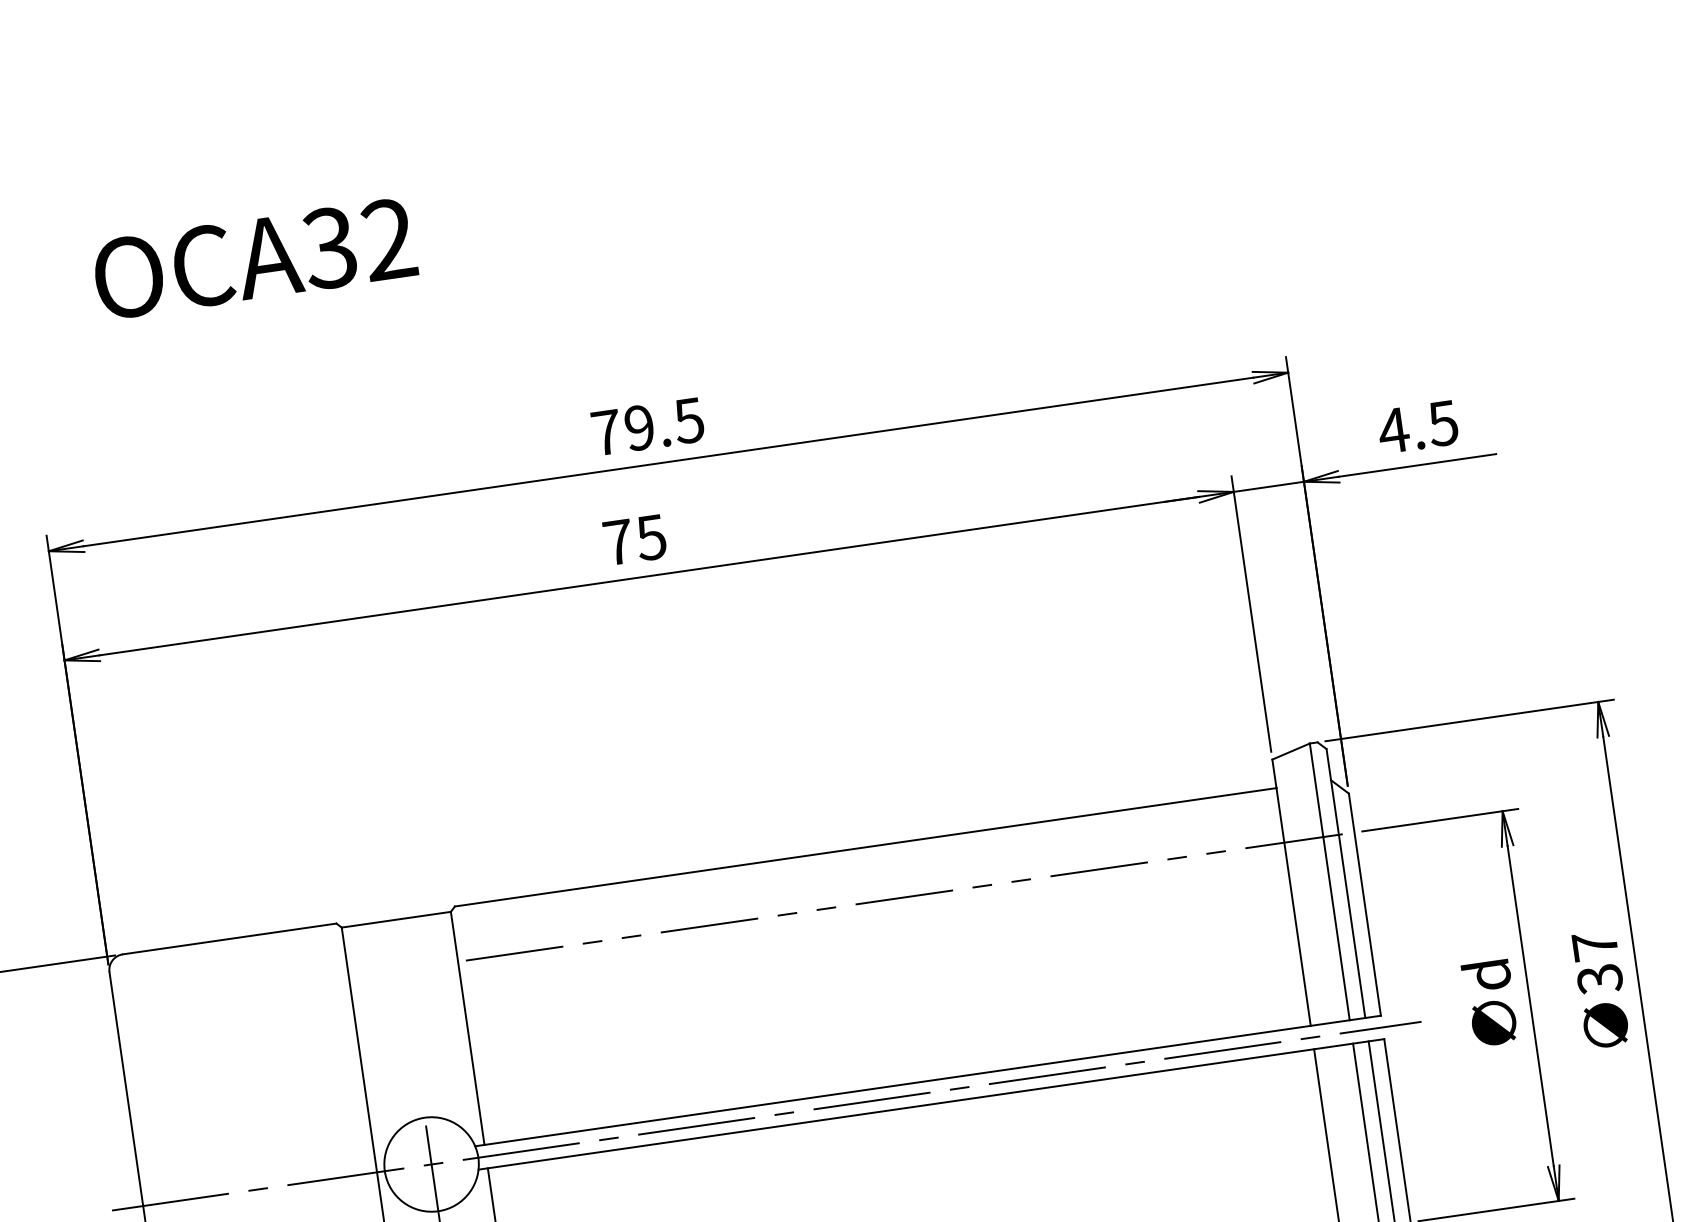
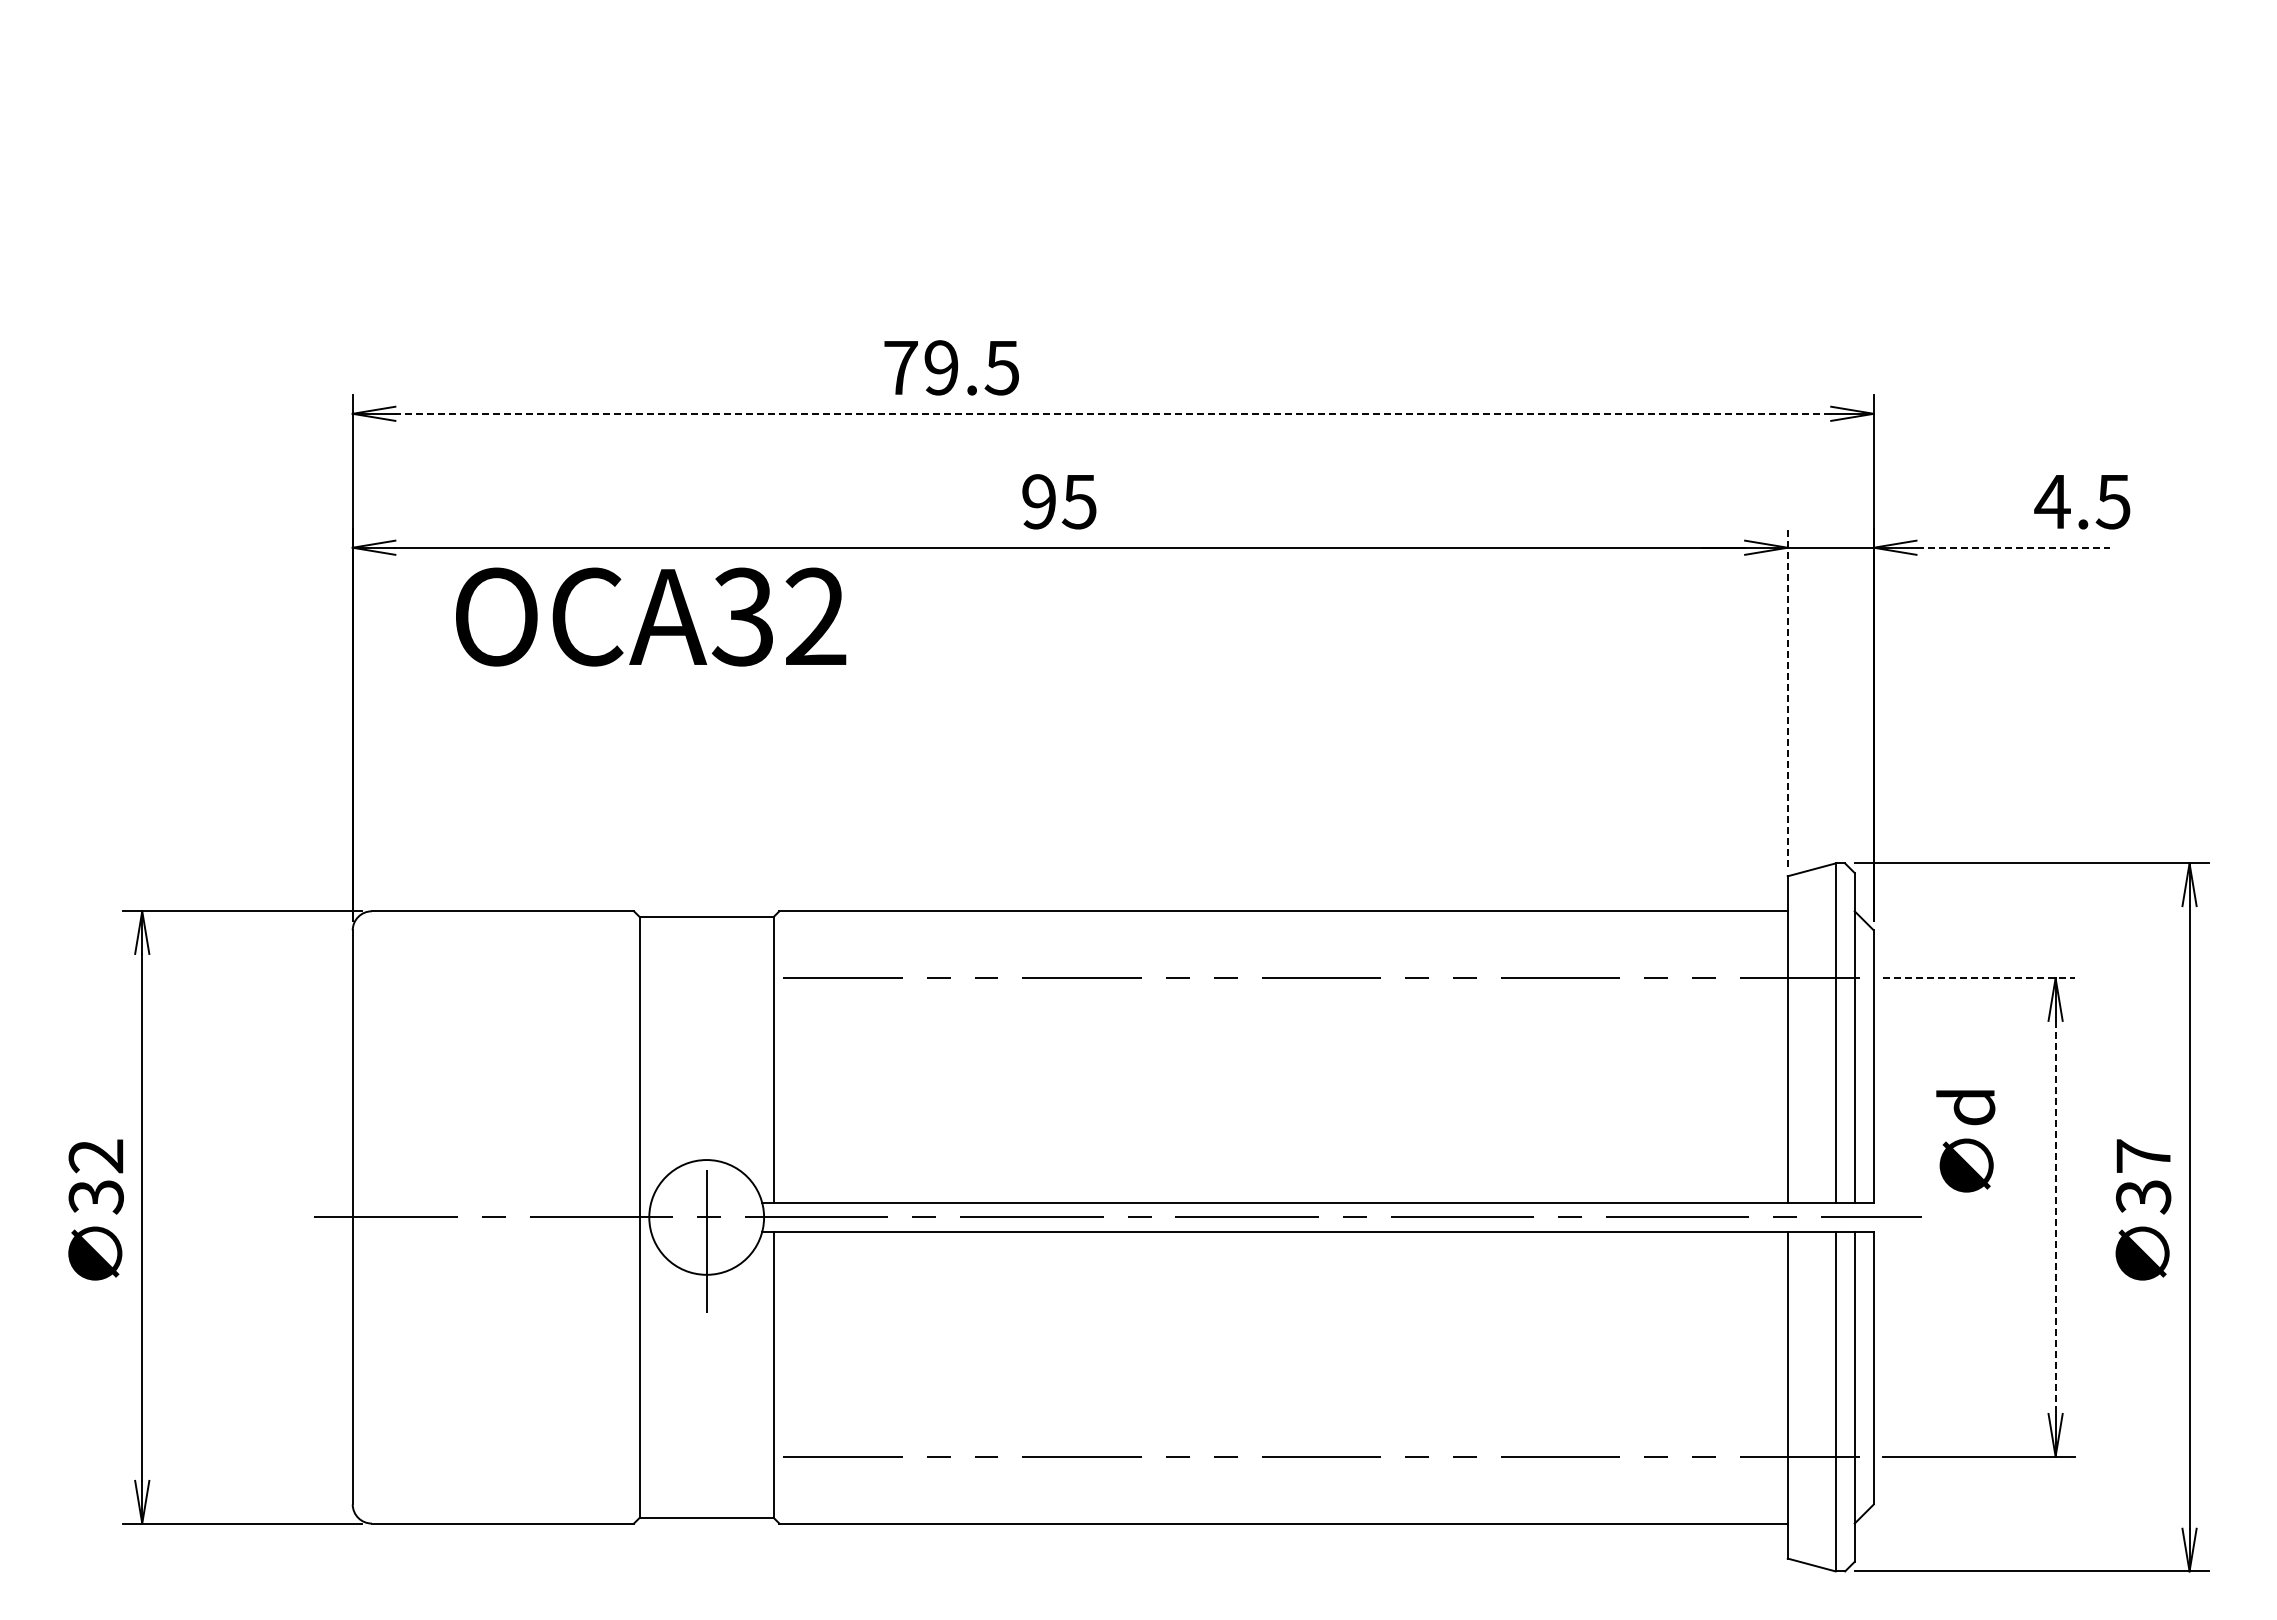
text: (255, 258) -> (651, 616), moved
text: (647, 426) -> (951, 367), moved
text: (1418, 427) -> (2082, 502), moved
line: (668, 461) -> (1113, 413), solid -> dashed
line: (1417, 465) -> (2013, 547), solid -> dashed
text: (618, 542) -> (1039, 501), 75 -> 95
line: (1251, 613) -> (1787, 697), solid -> dashed
line: (1440, 820) -> (1979, 978), solid -> dashed
text: (1490, 1003) -> (1965, 1141), moved
line: (1530, 1006) -> (2055, 1217), solid -> dashed

